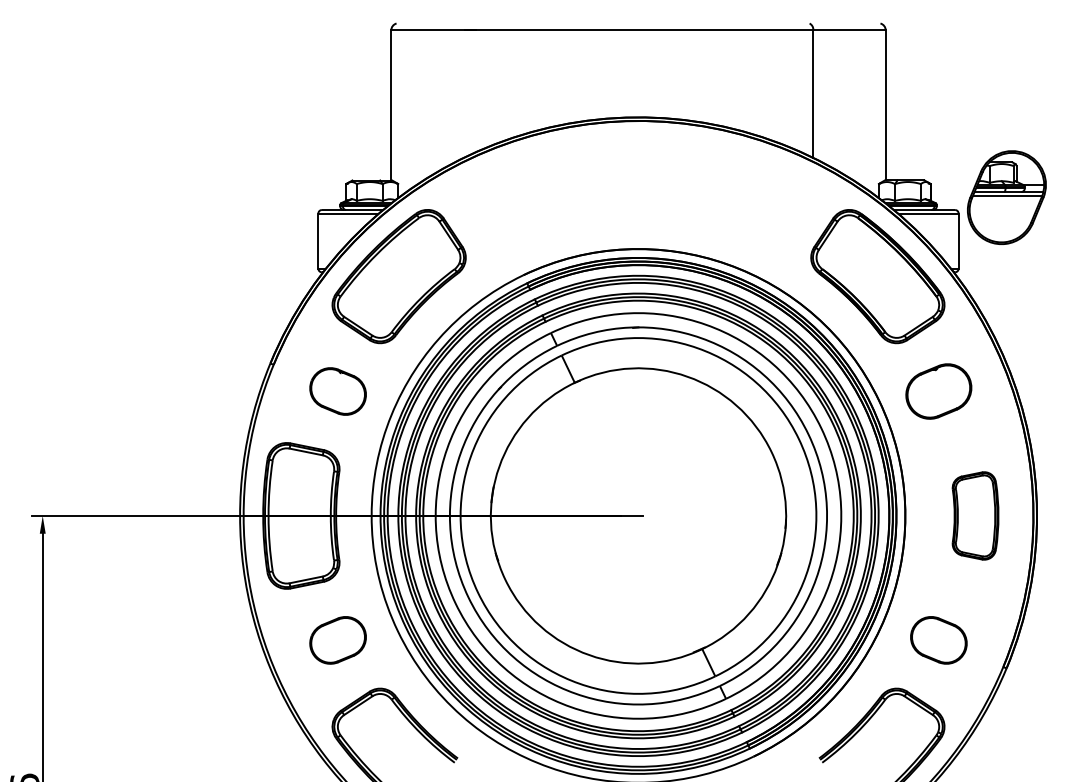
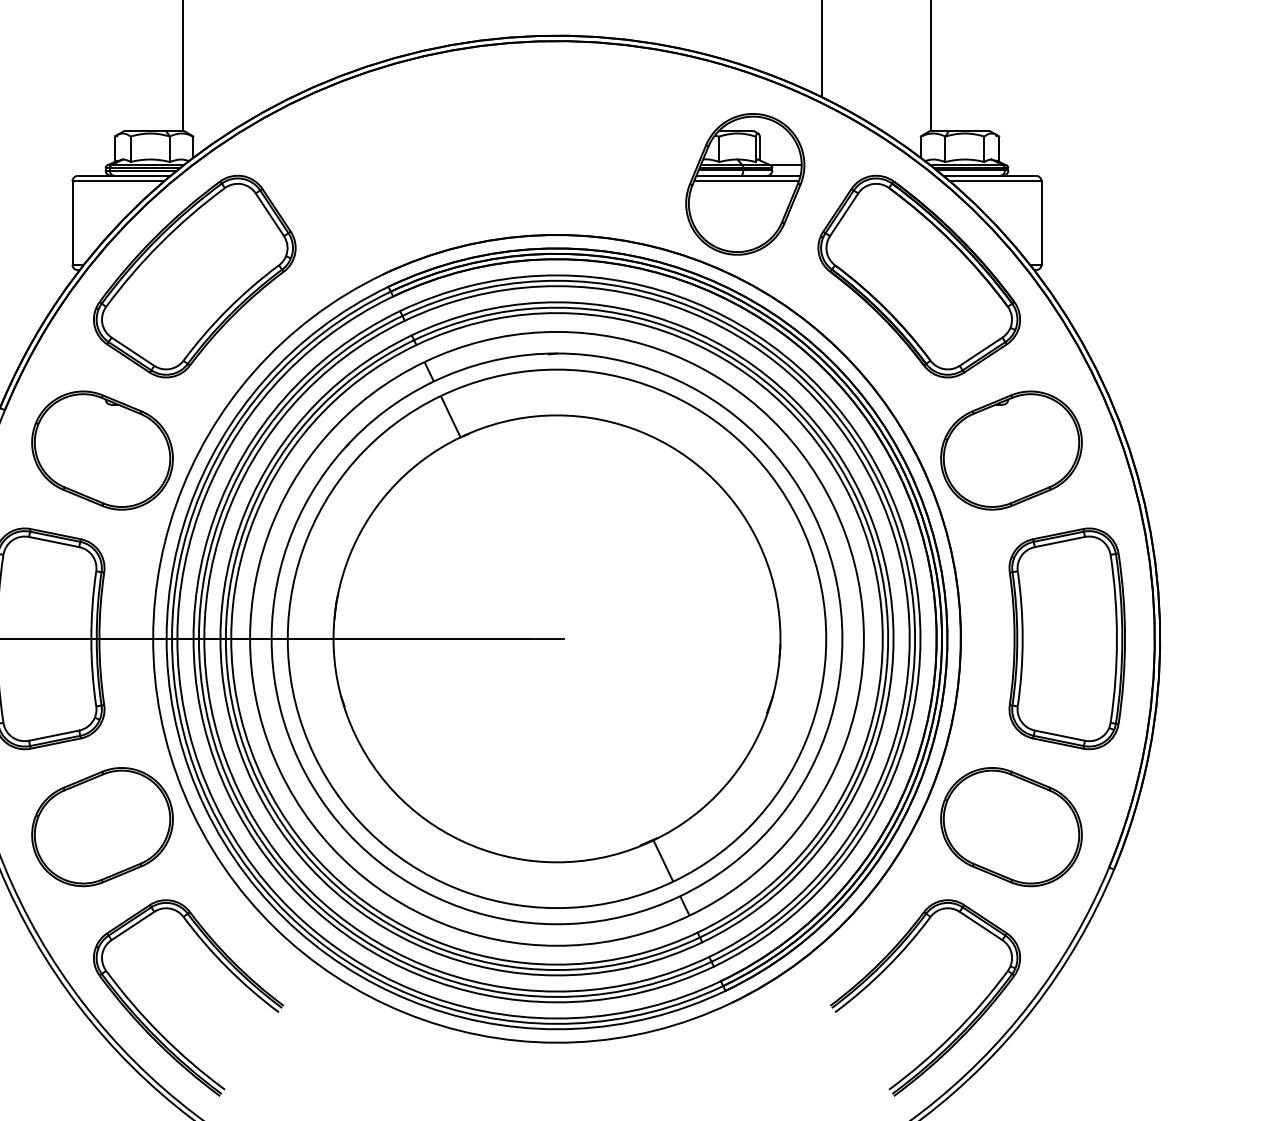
part: (1006, 197) -> (744, 184), moved
part: (337, 391) -> (101, 450), size x1.67
part: (938, 391) -> (1011, 450), size x1.43
part: (975, 515) -> (1067, 638), size x1.67
part: (337, 640) -> (101, 827), size x1.67
part: (938, 640) -> (1011, 827), size x1.67

